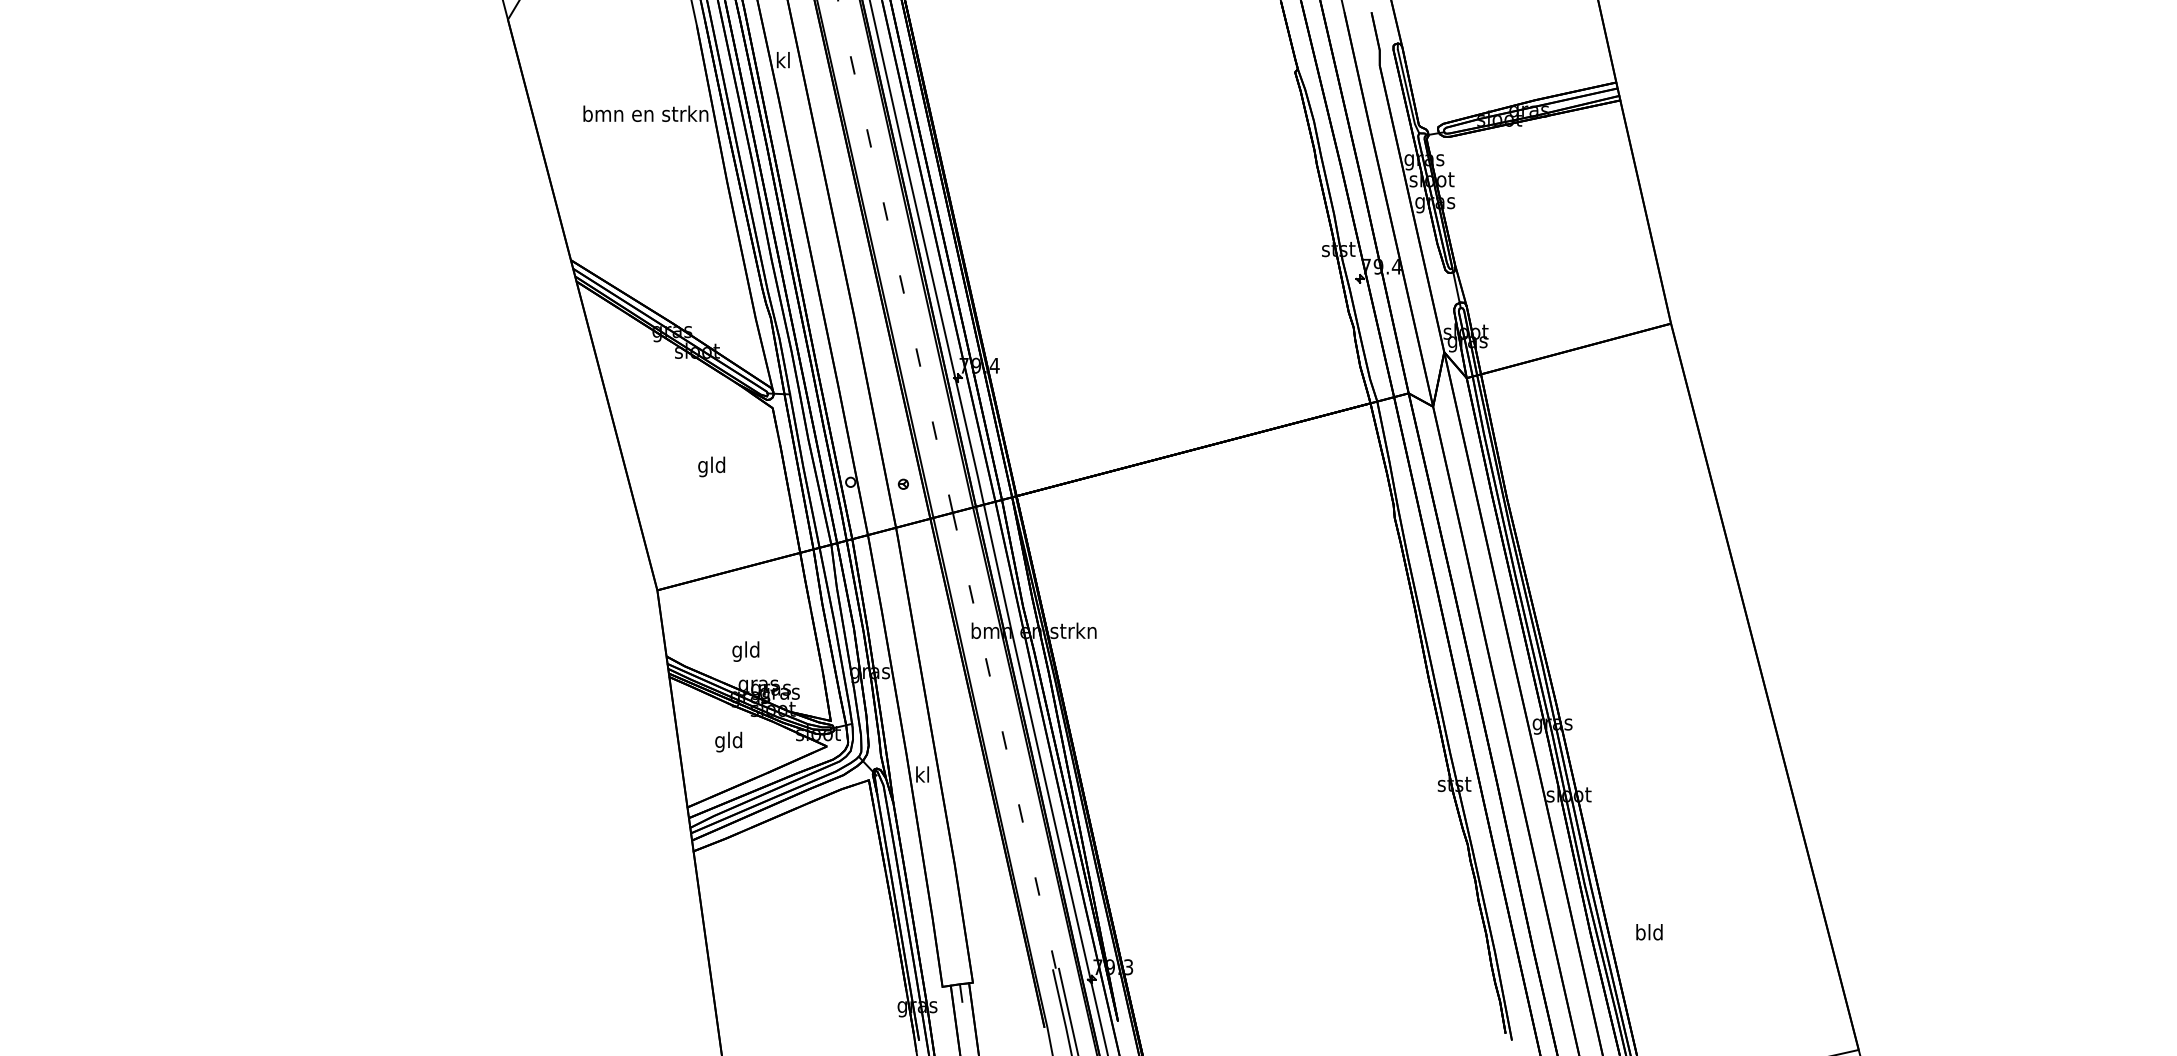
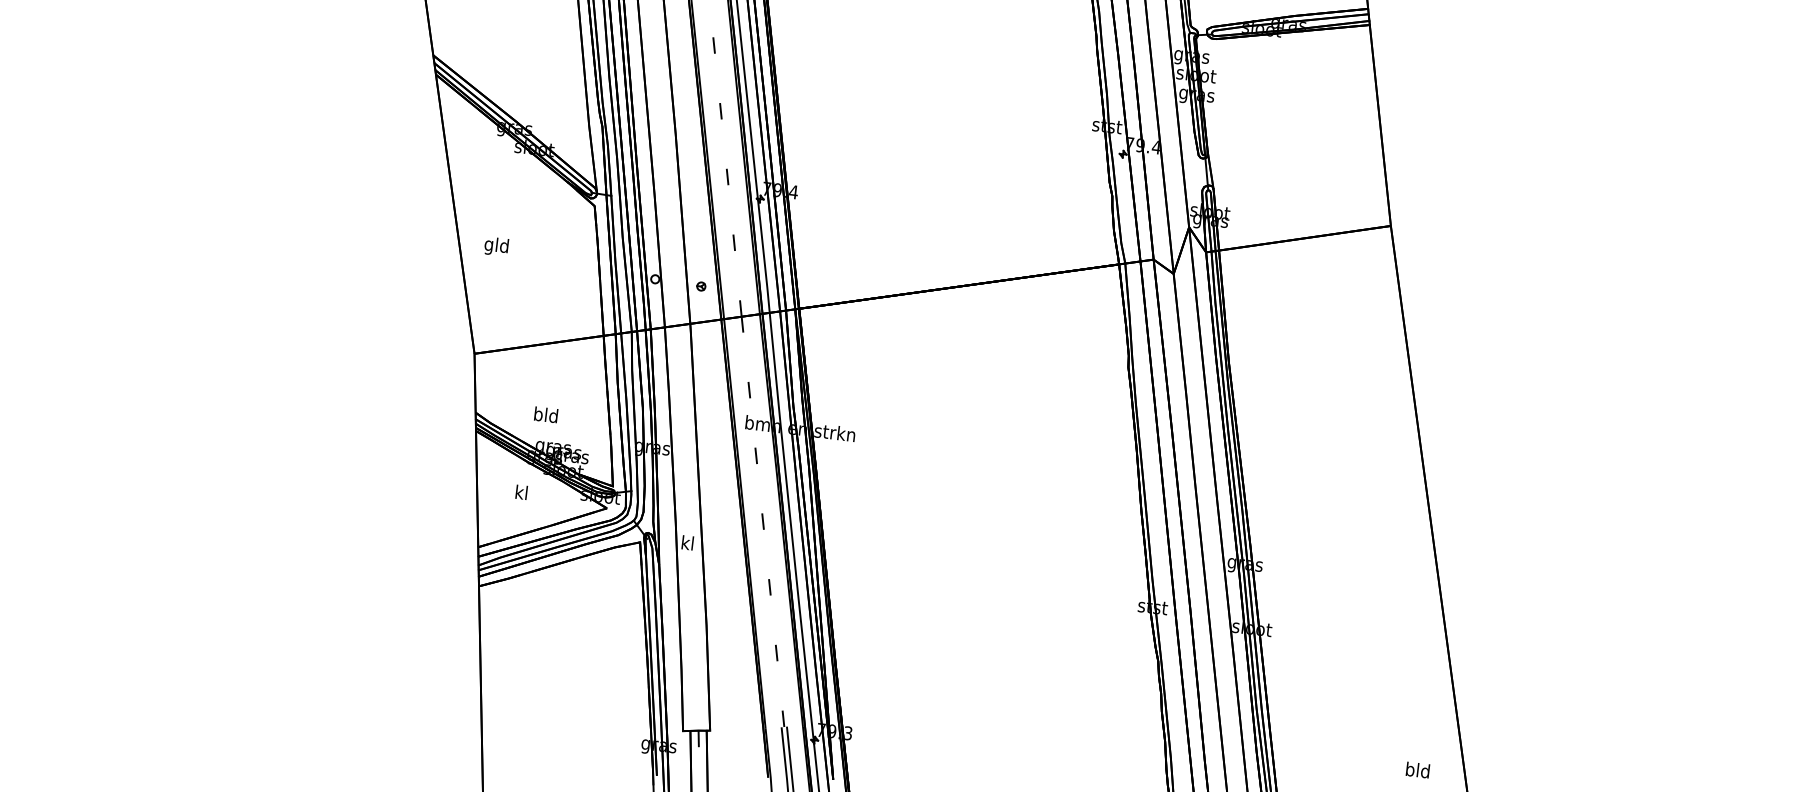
text: (711, 466) -> (496, 246), moved
text: (737, 651) -> (538, 415), gld -> bld
text: (728, 741) -> (521, 493), gld -> kl
text: (1649, 932) -> (1417, 770), moved

